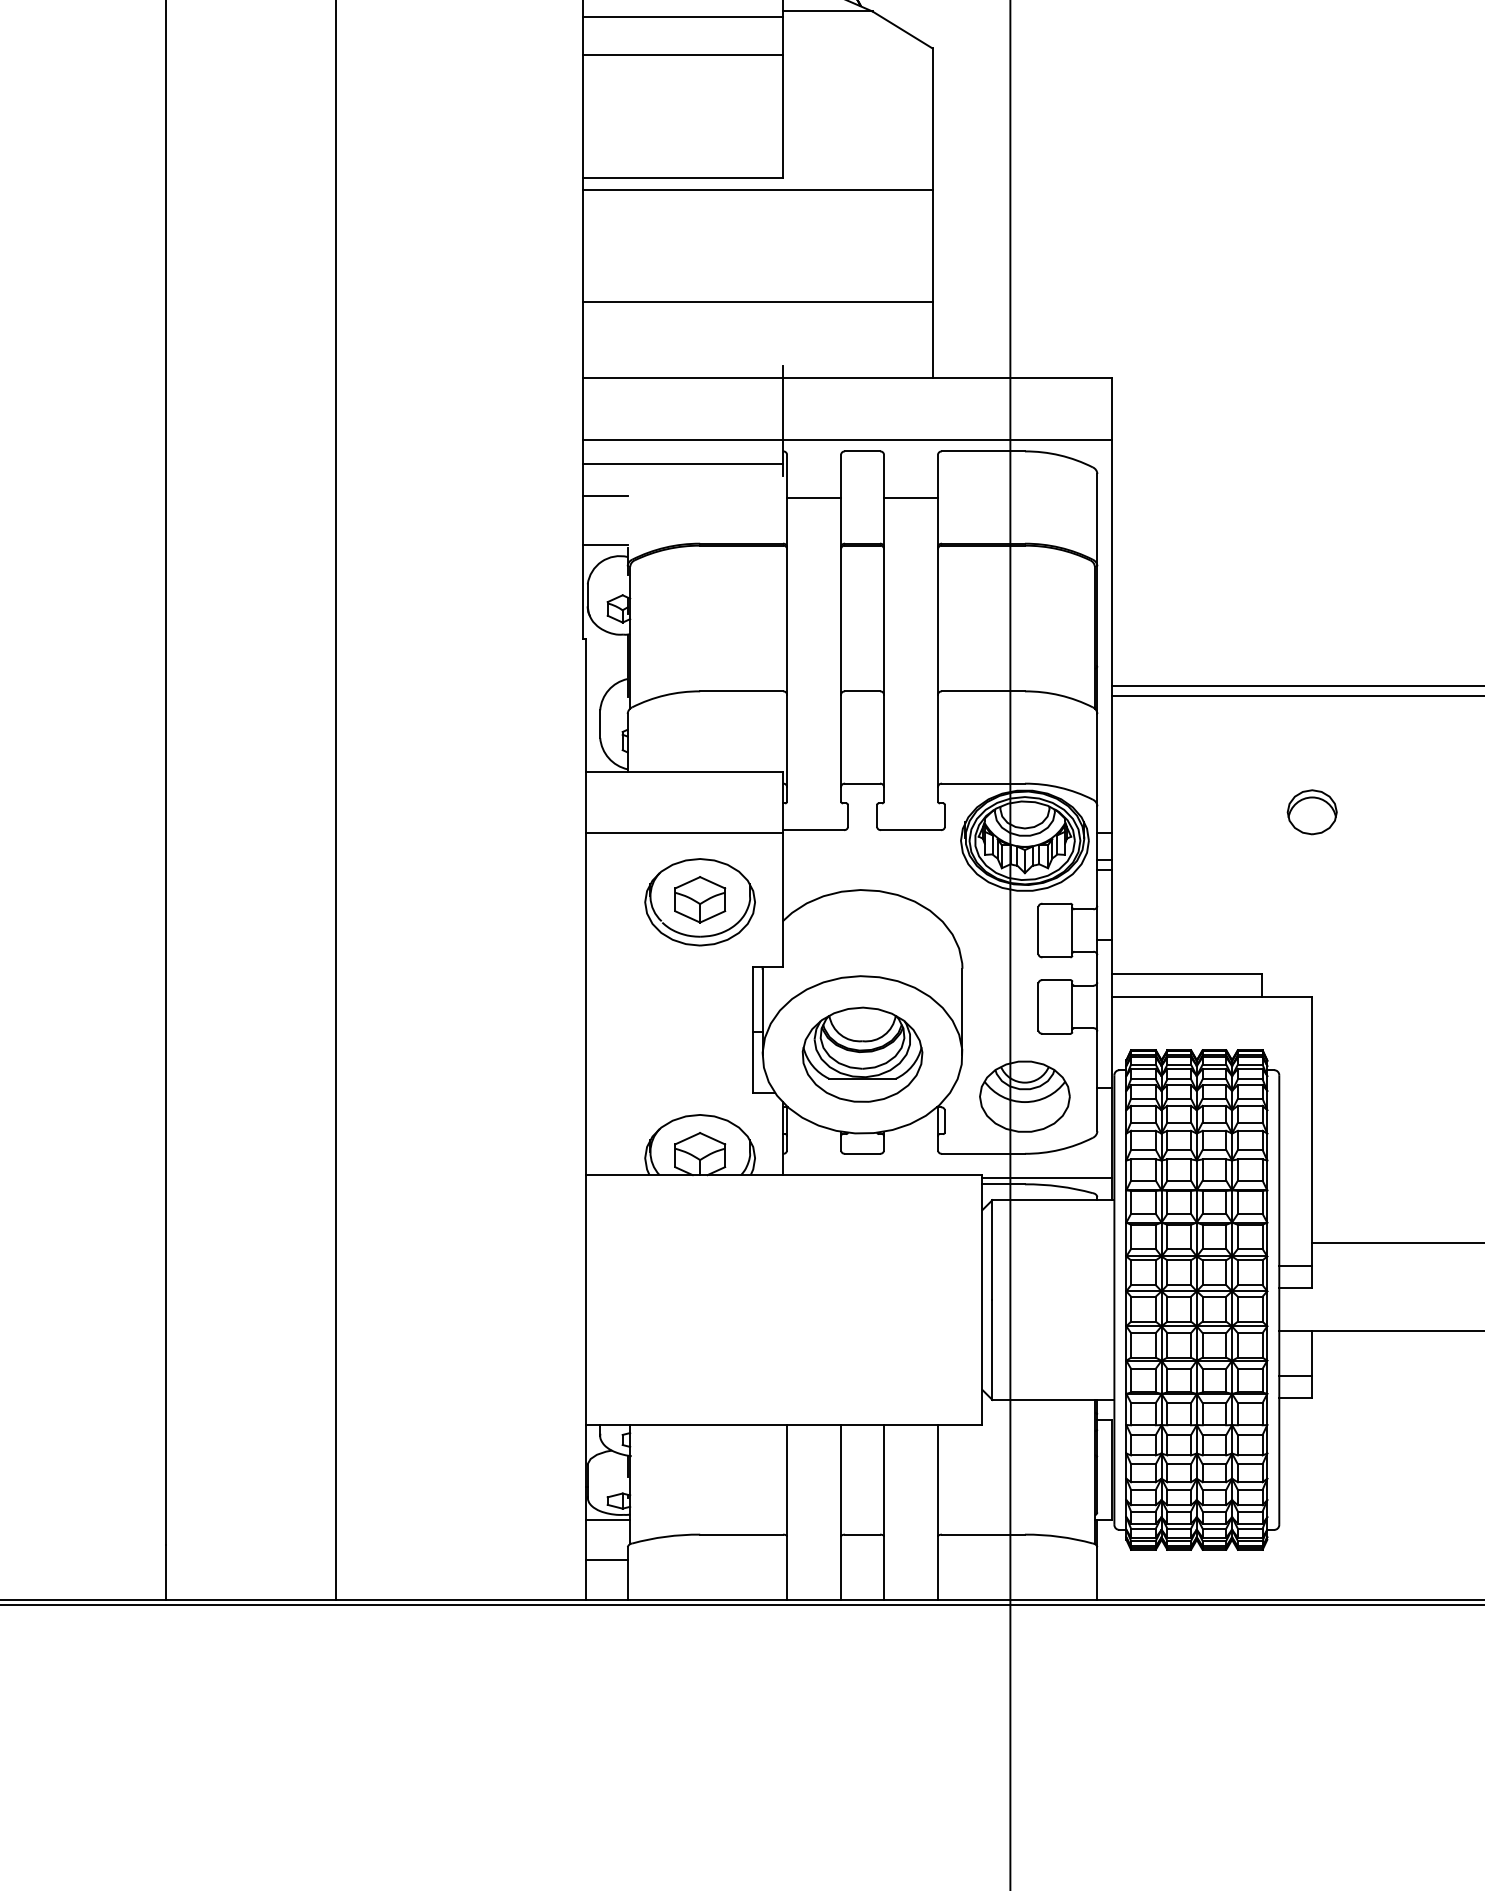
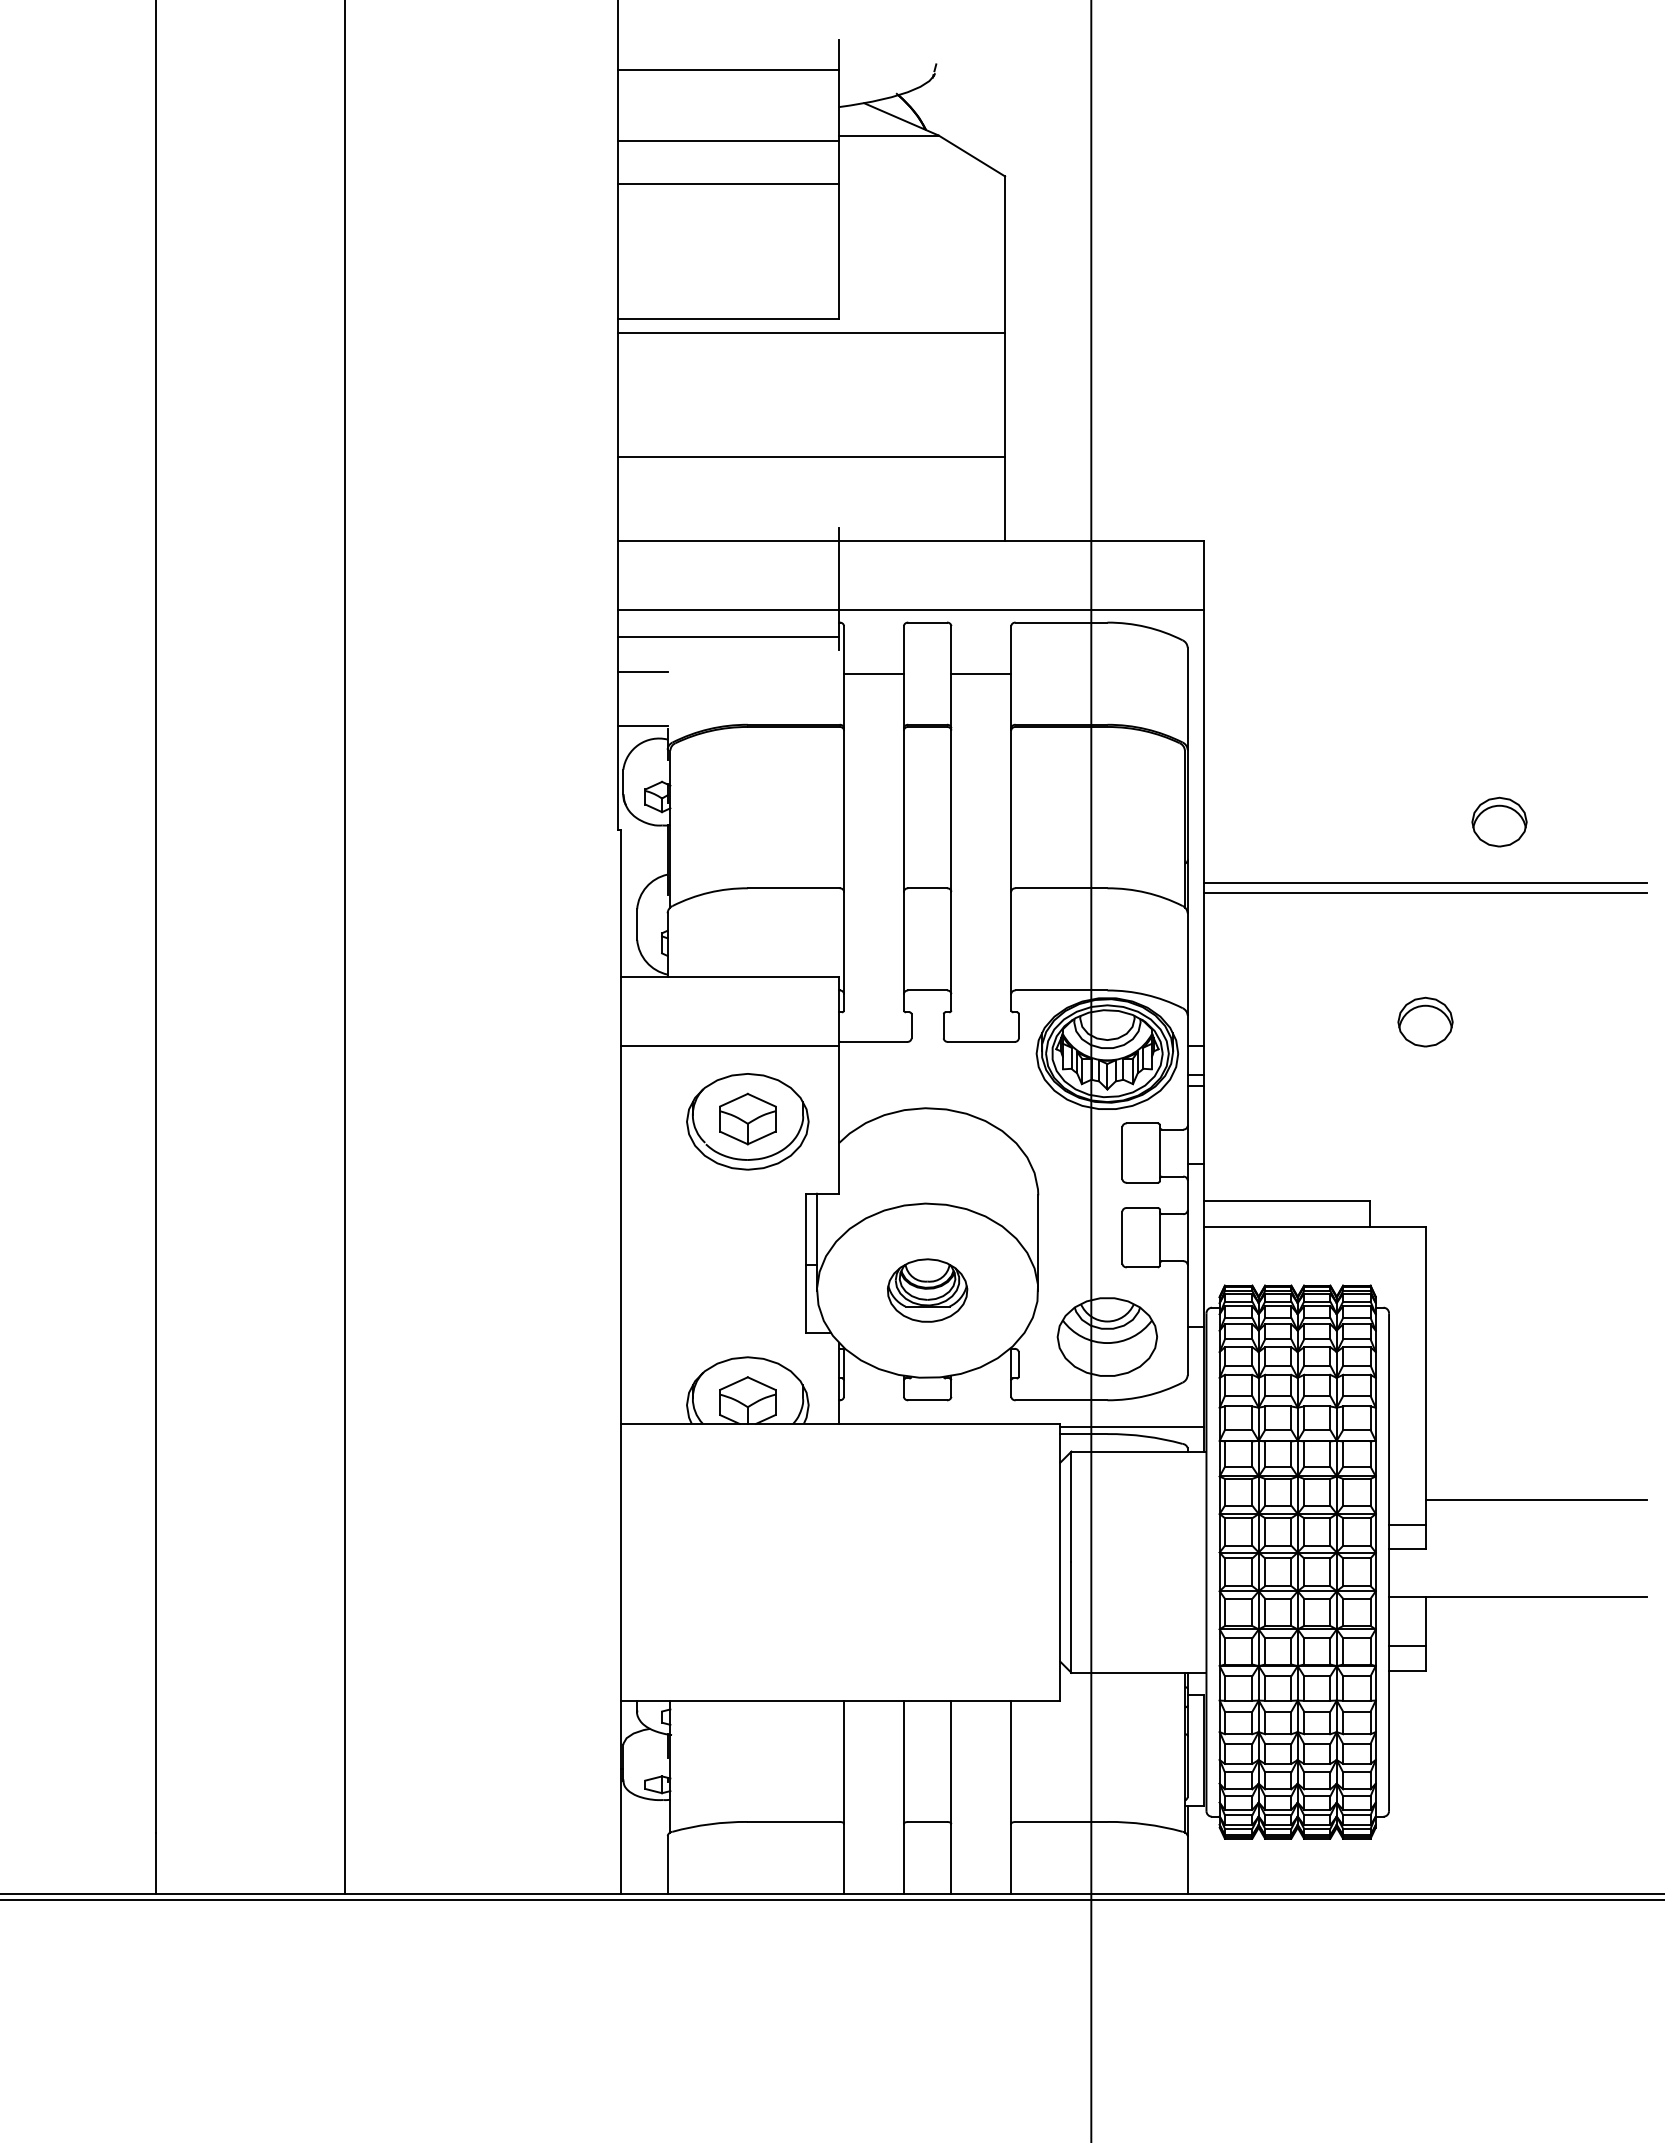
part: (1379, 631) -> (1499, 821), added
part: (862, 1054) -> (927, 1290), size x0.6
line: (607, 1519) -> (645, 1805), removed
line: (606, 1559) -> (644, 1849), removed

